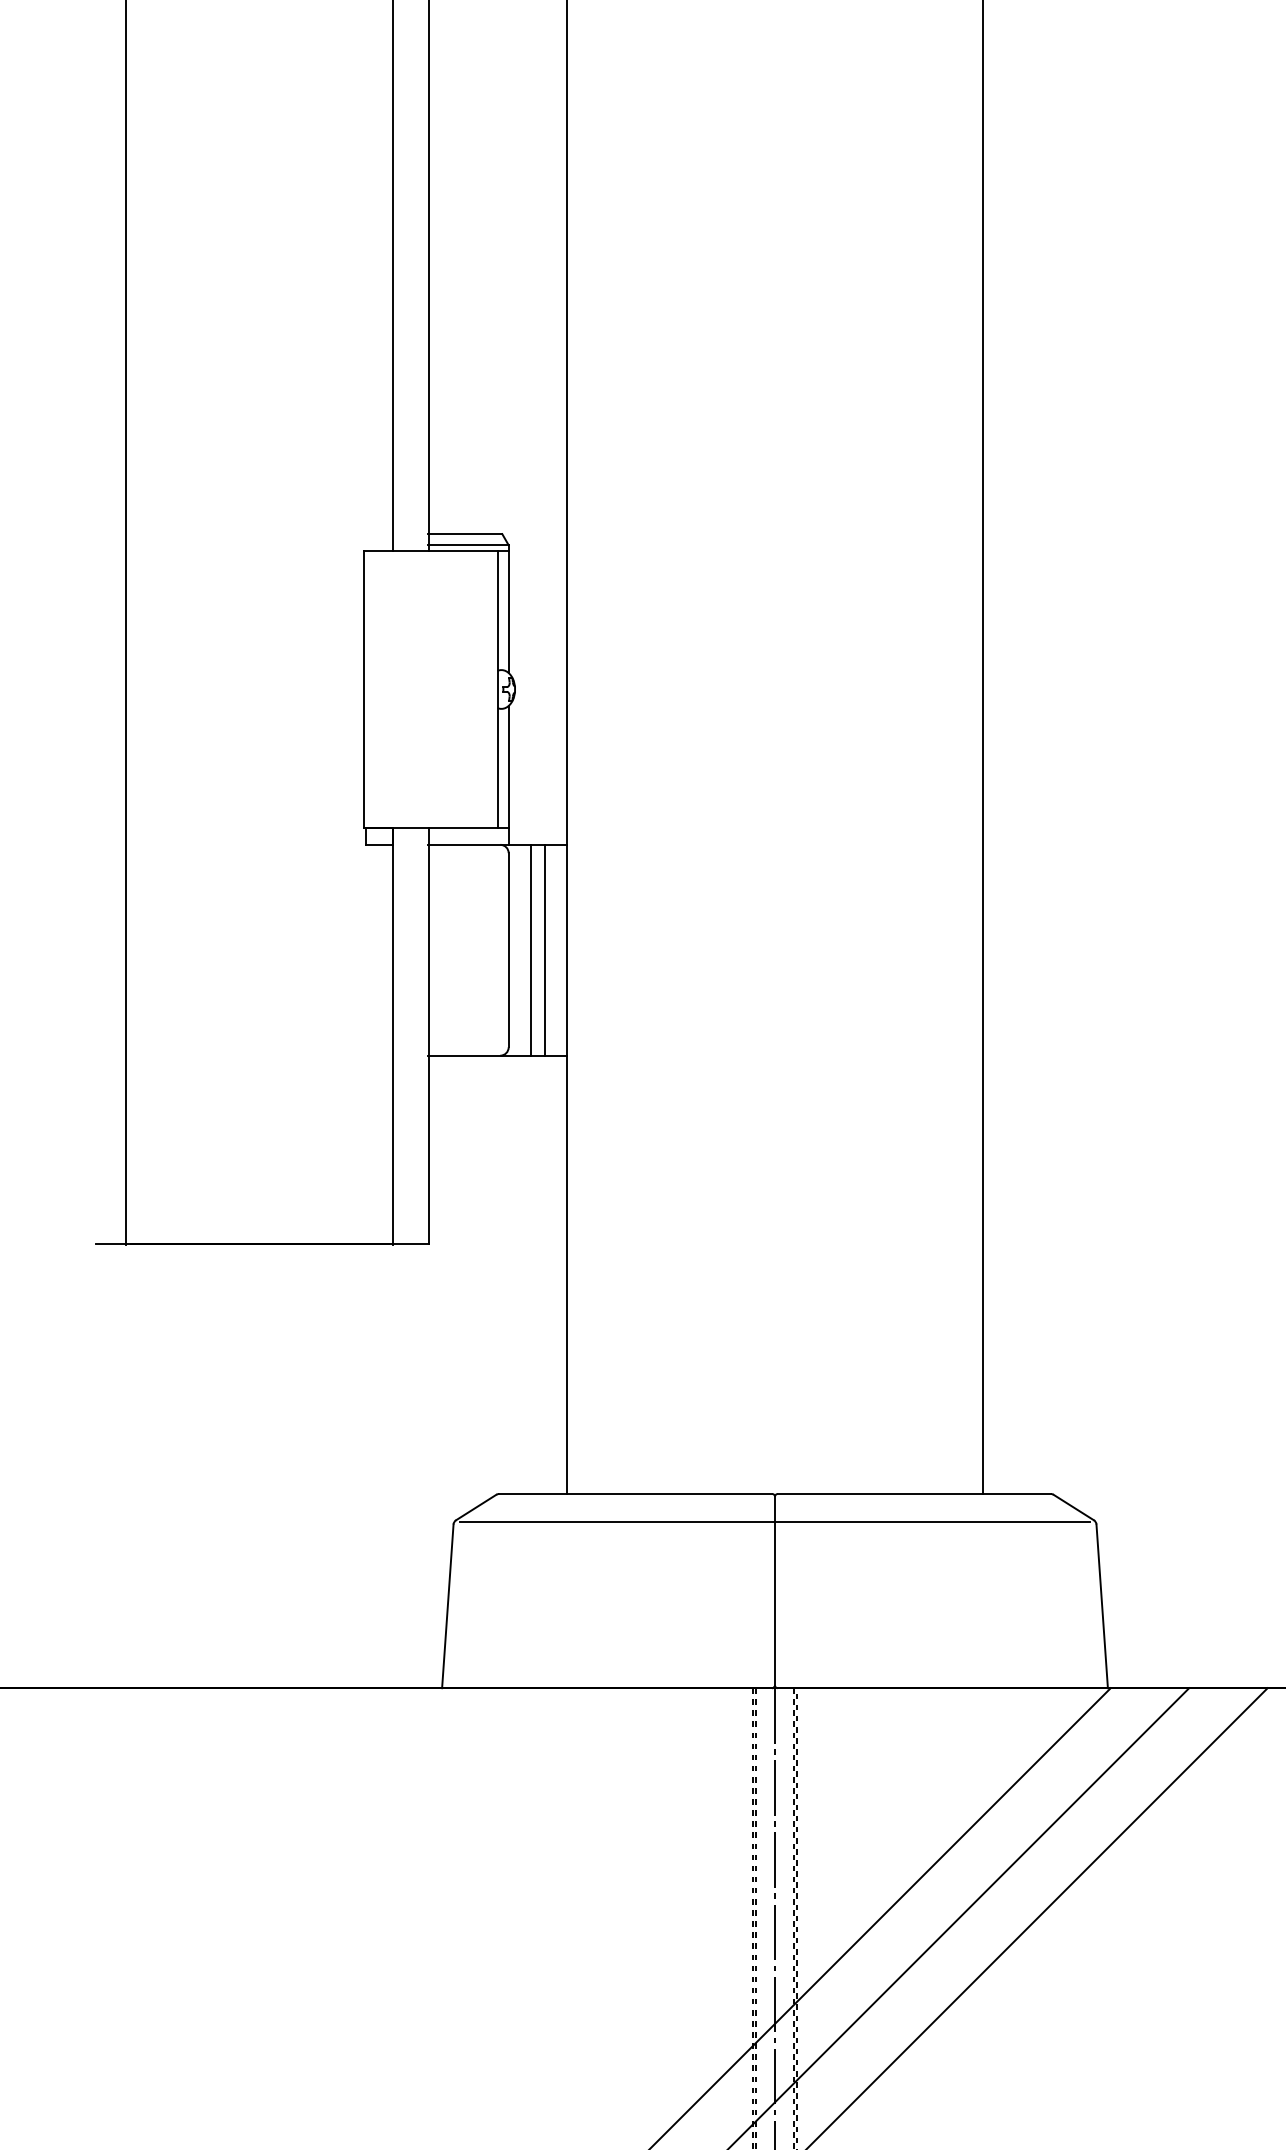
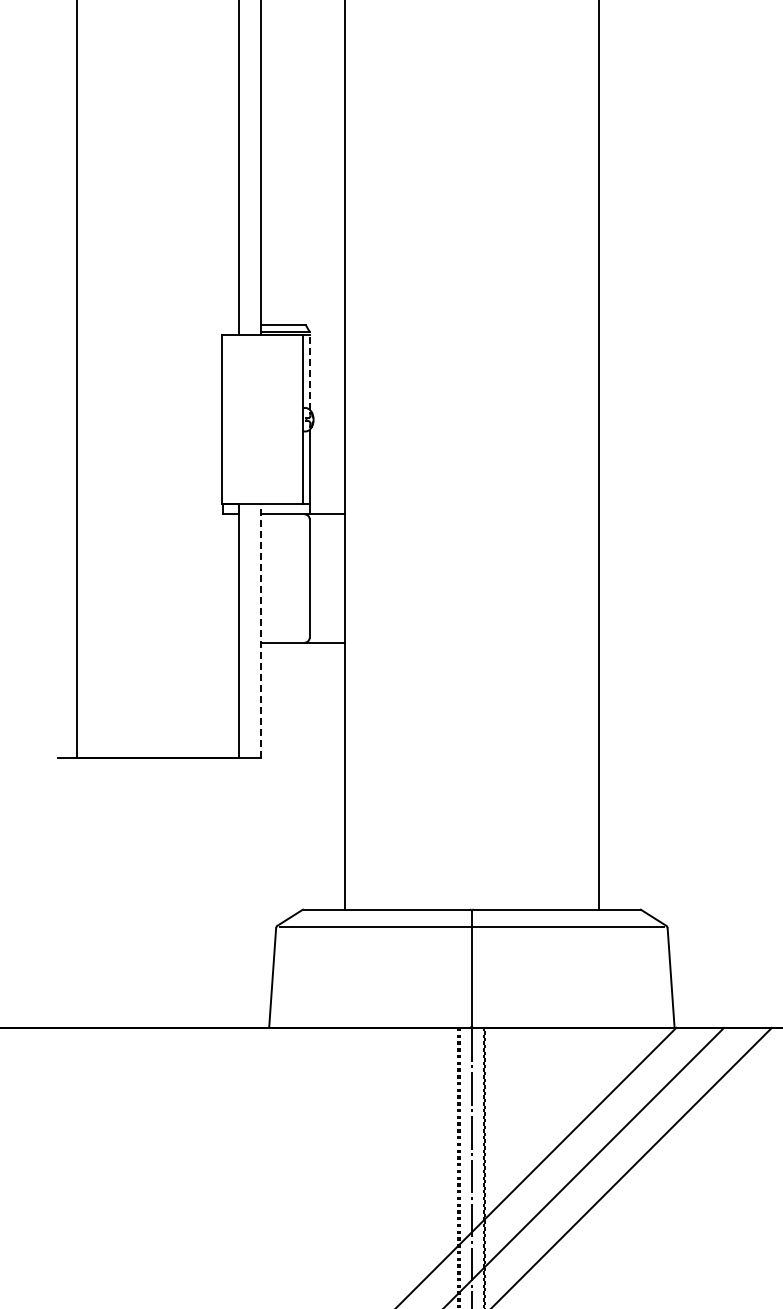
line: (508, 608) -> (309, 370), solid -> dashed
line: (531, 950) -> (323, 578), removed
line: (544, 950) -> (331, 578), removed
line: (429, 1035) -> (261, 630), solid -> dashed

